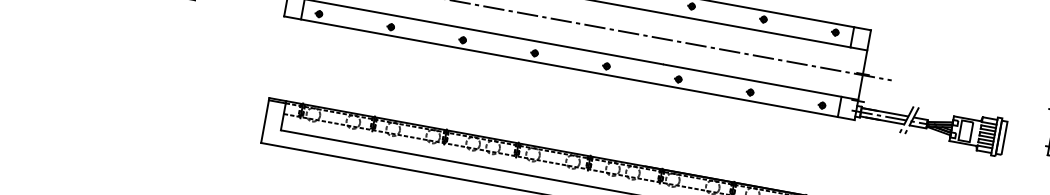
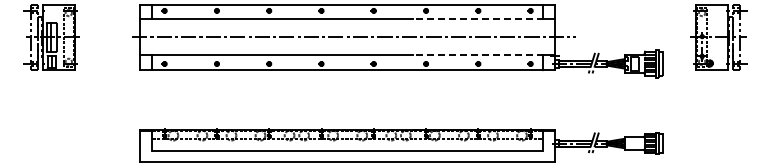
line: (760, 31) -> (477, 19), solid -> dashed
line: (751, 80) -> (477, 55), solid -> dashed

